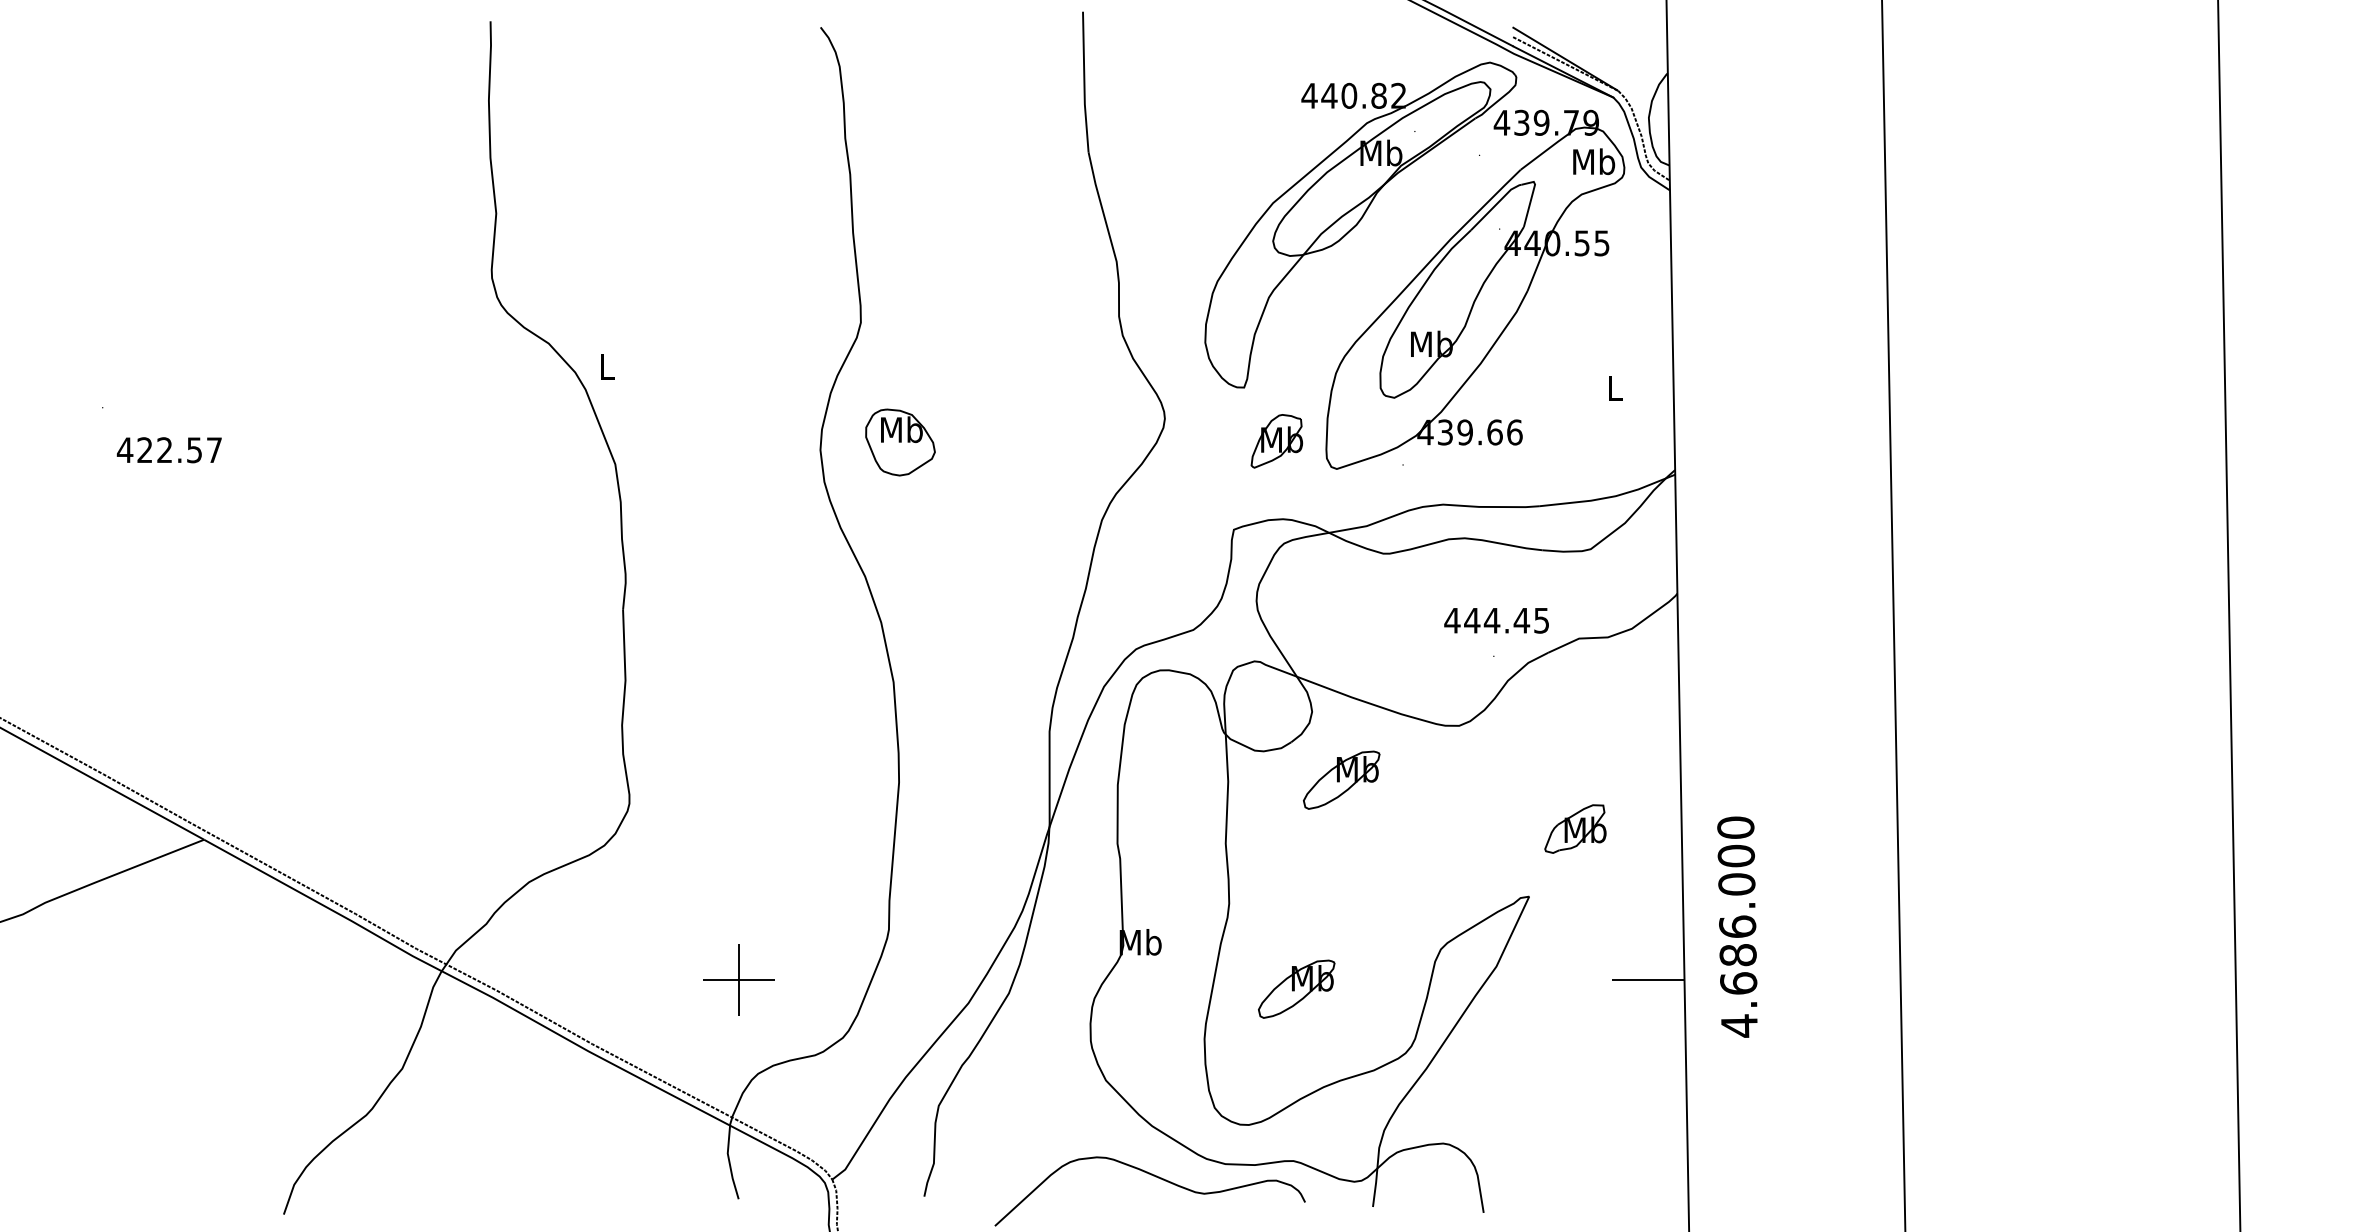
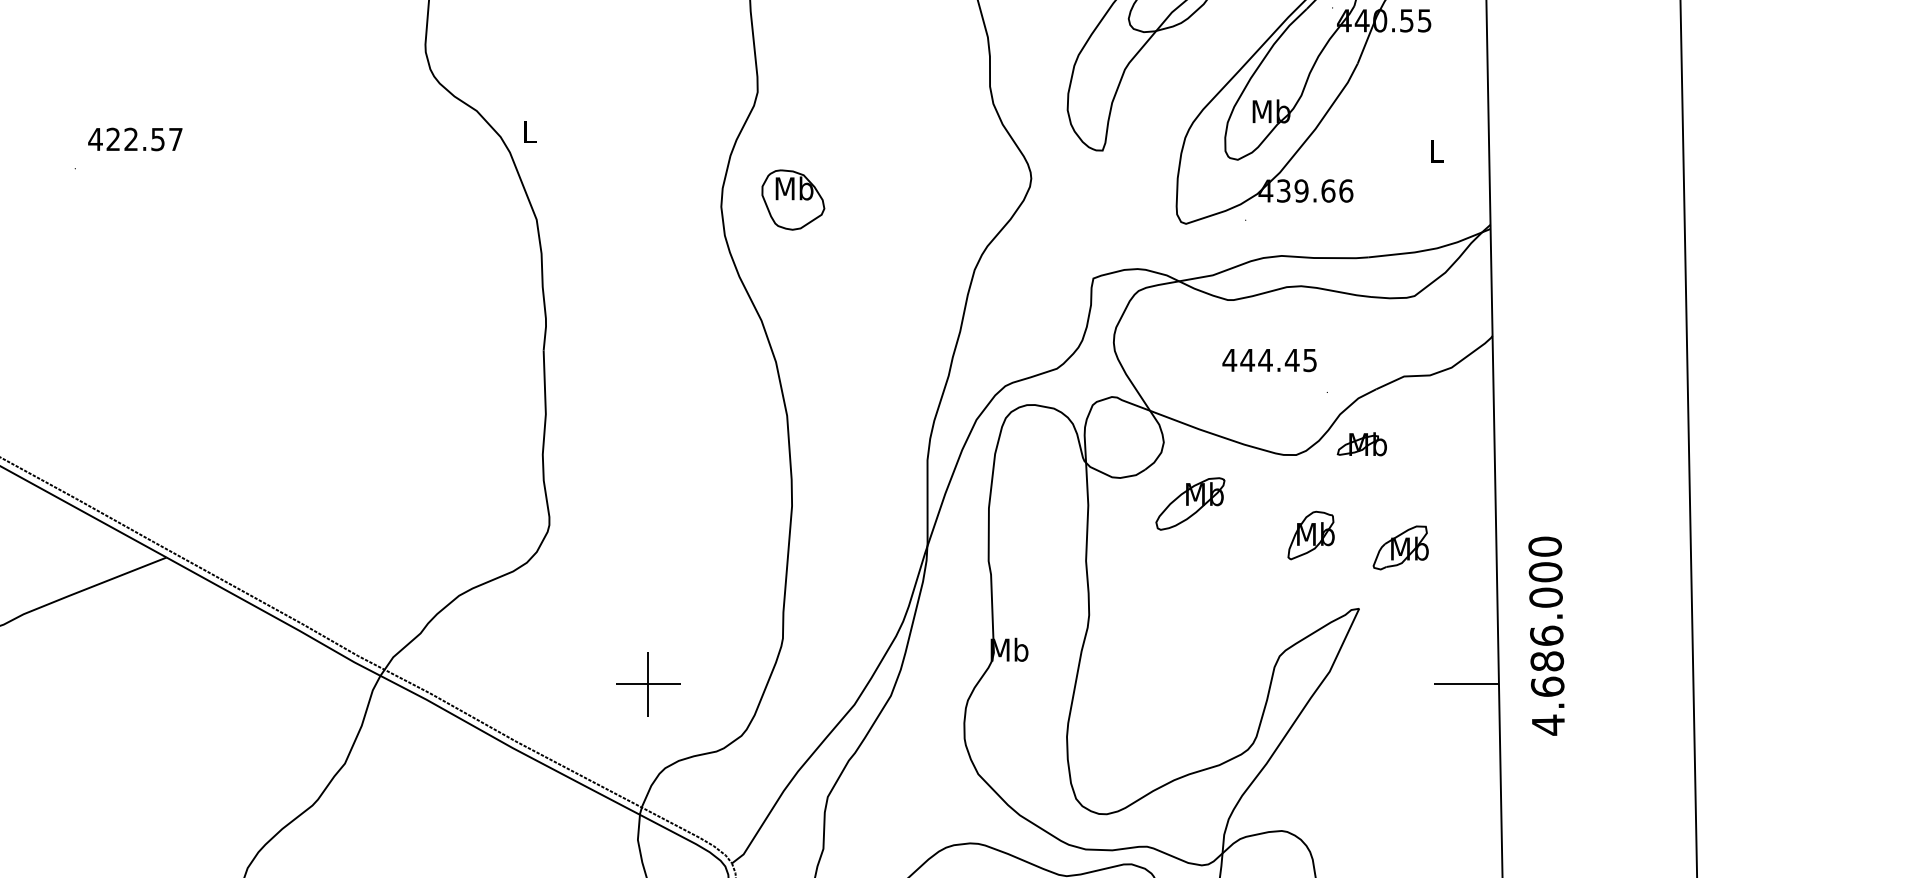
part: (1276, 441) -> (1310, 535), moved
text: (168, 450) -> (134, 139), moved
text: (1496, 620) -> (1269, 360), moved
part: (1532, 713) -> (1362, 443), added
part: (1296, 988) -> (1149, 691), removed

